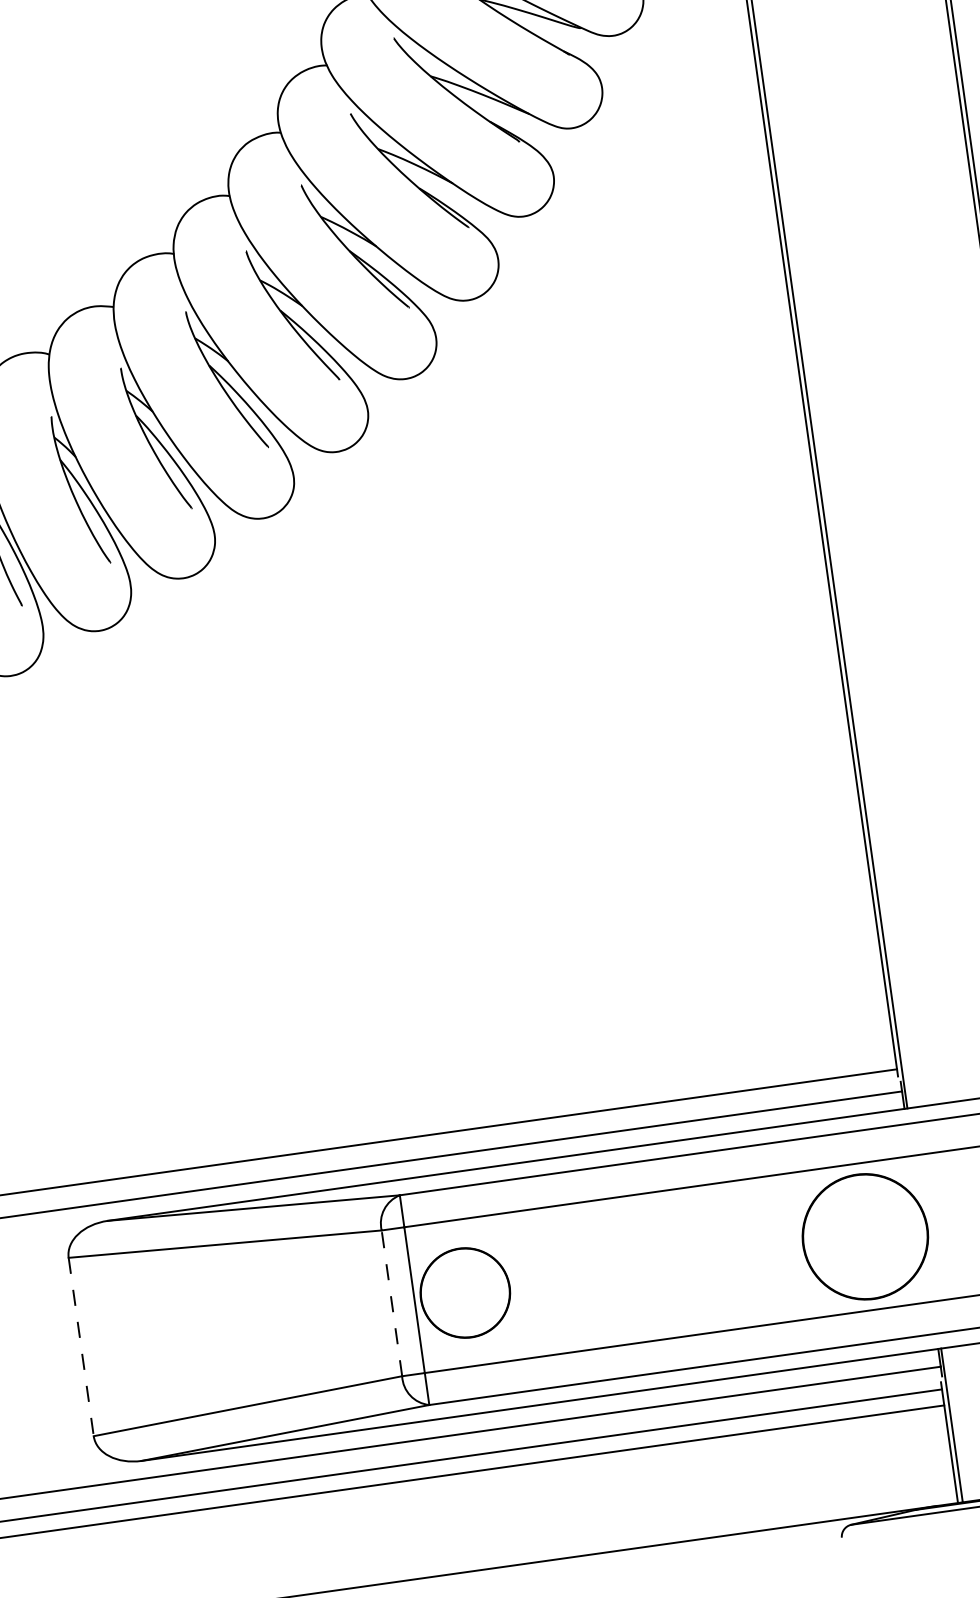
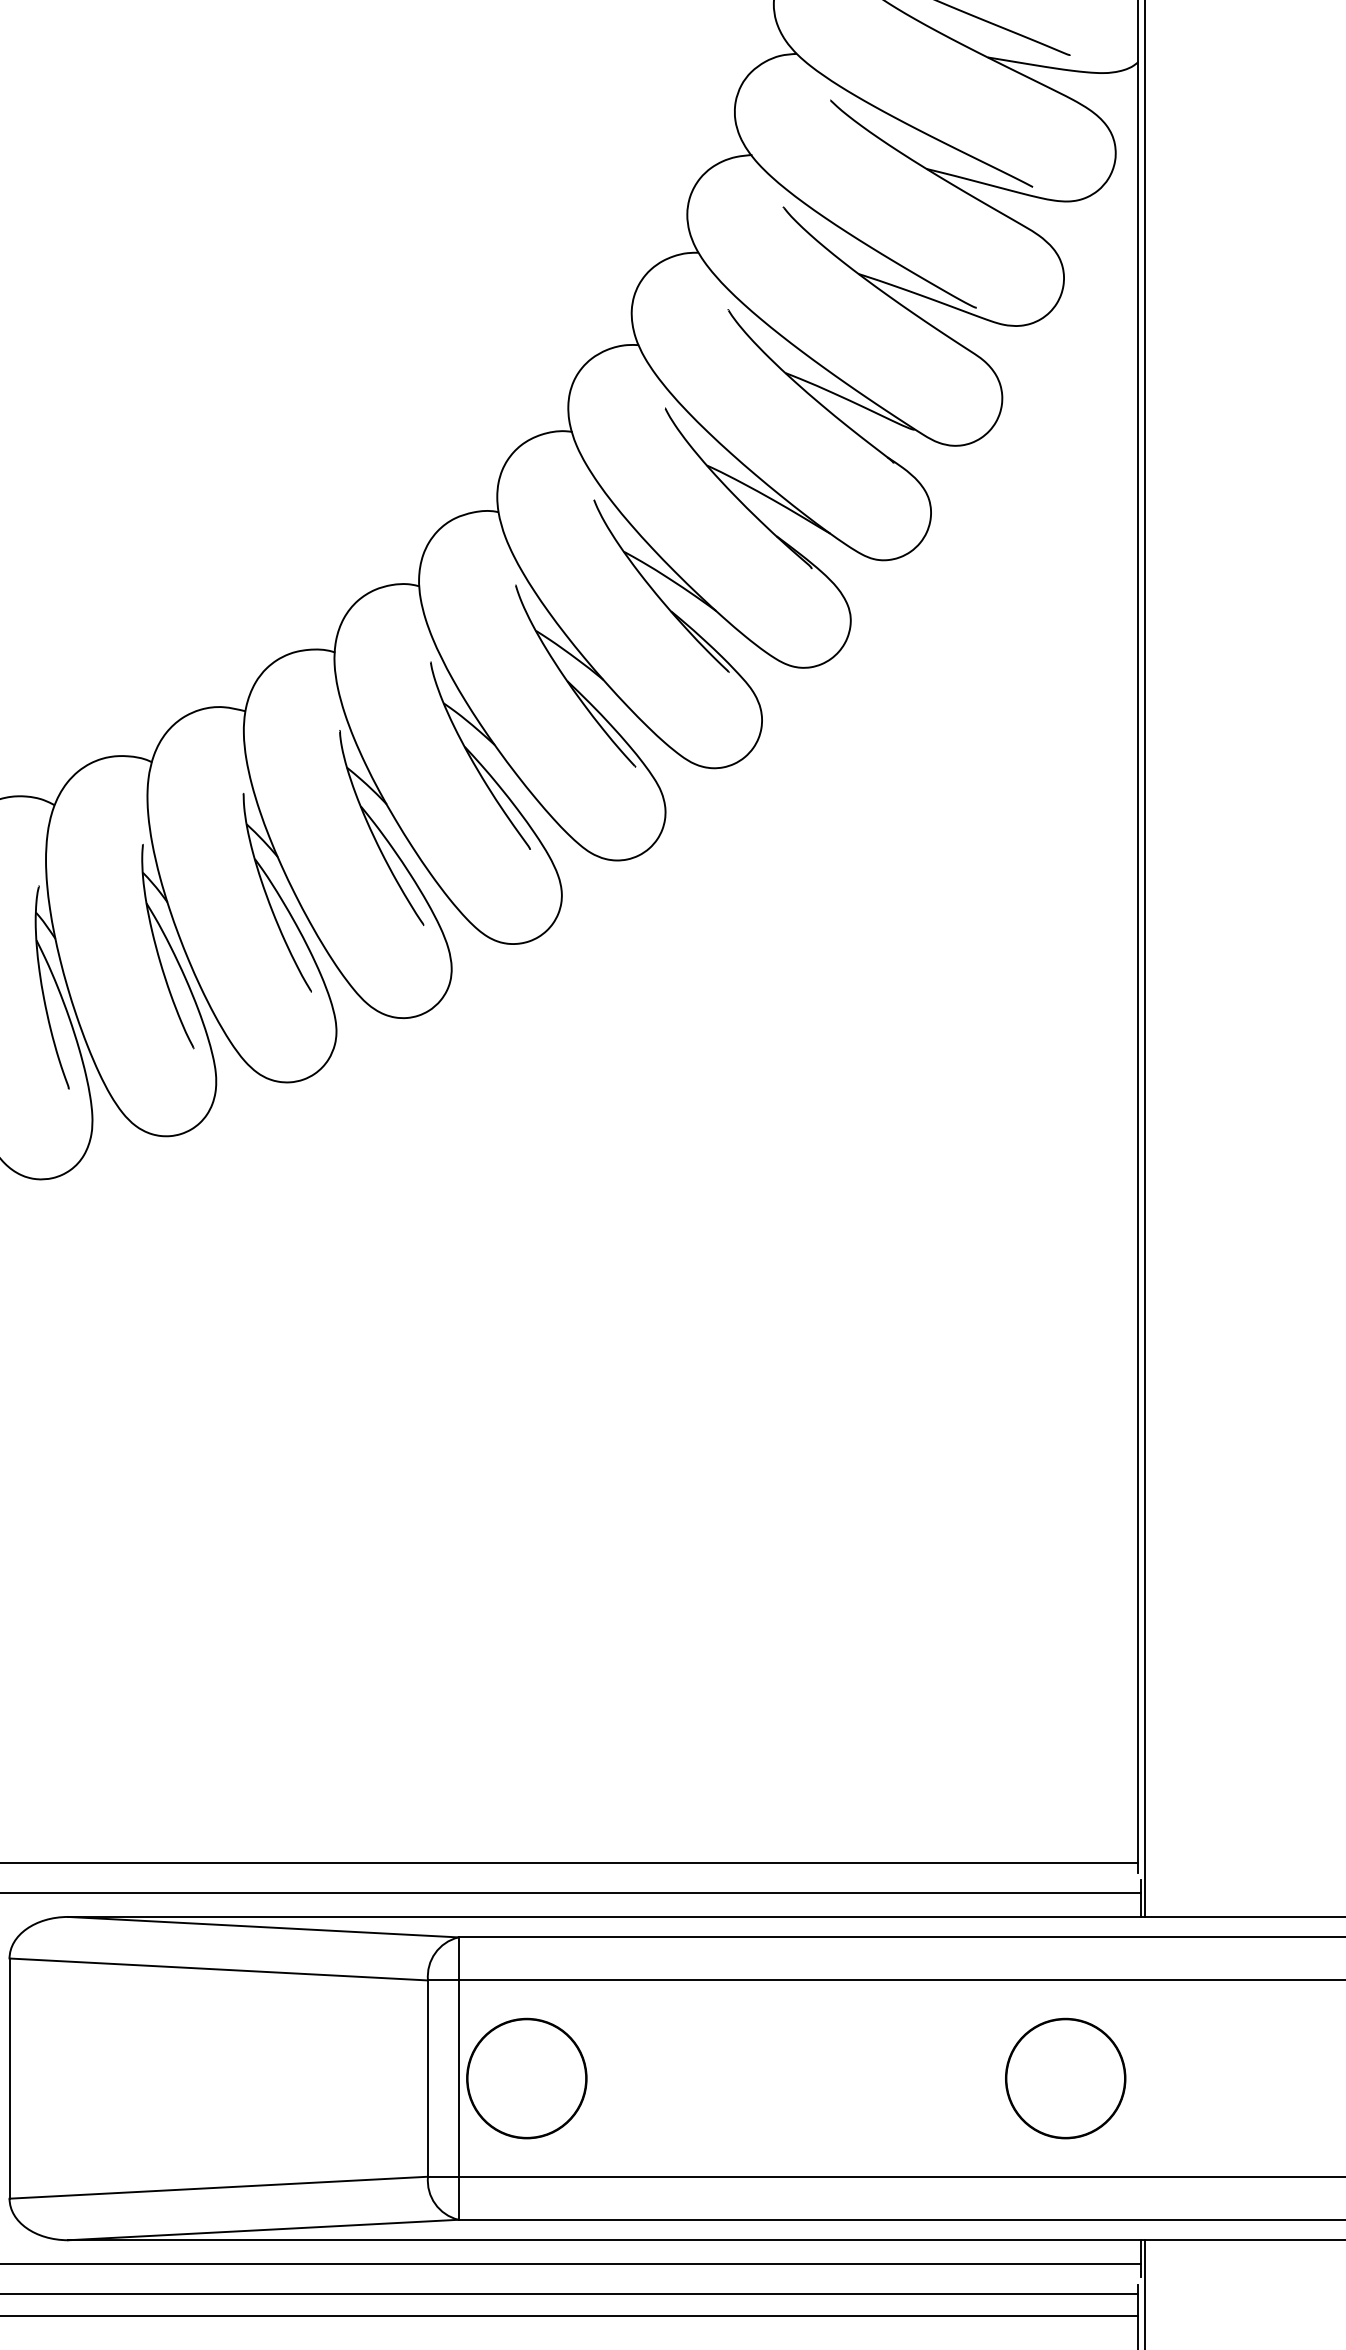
part: (865, 1236) -> (1065, 2078), size x0.71
line: (392, 1303) -> (428, 2078), dashed -> solid
line: (81, 1347) -> (9, 2079), dashed -> solid

